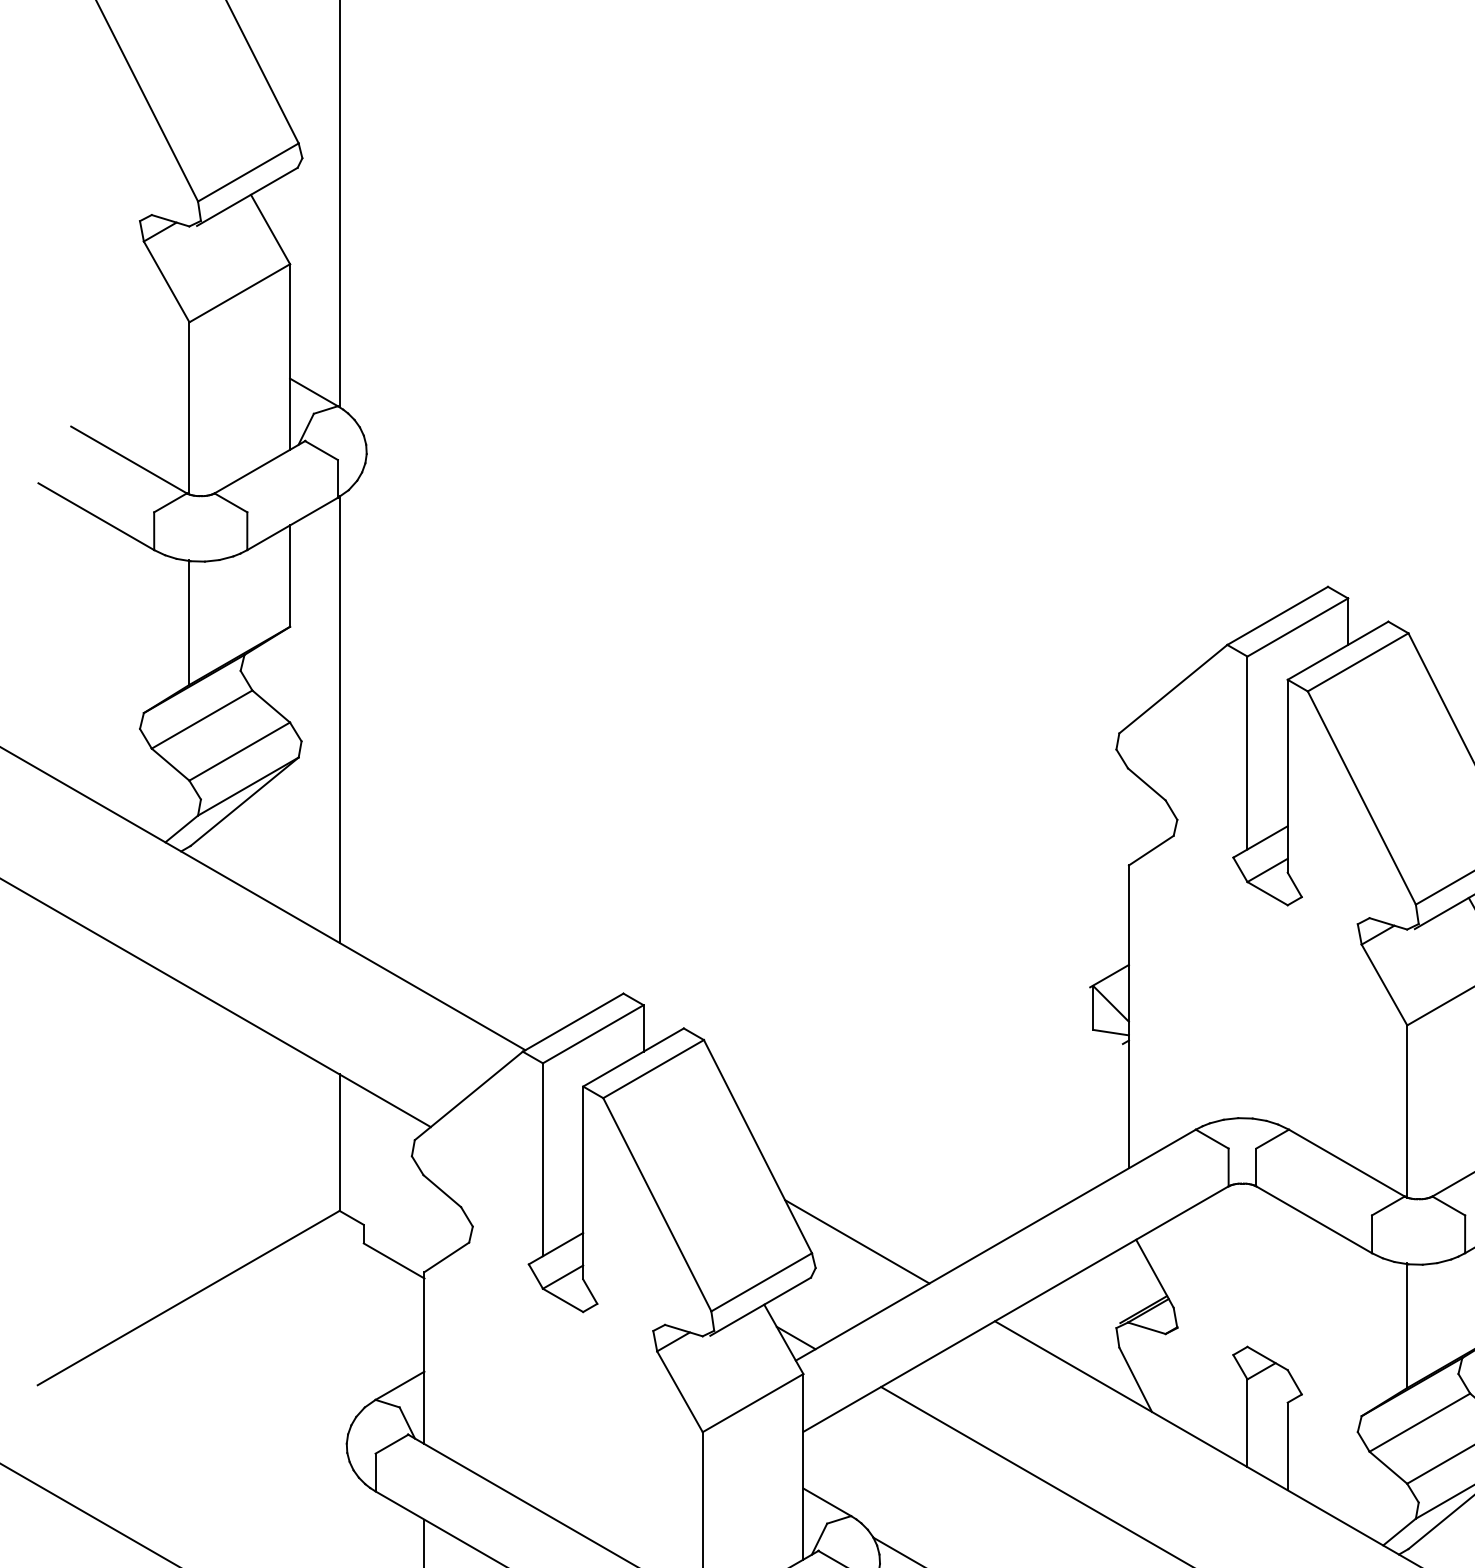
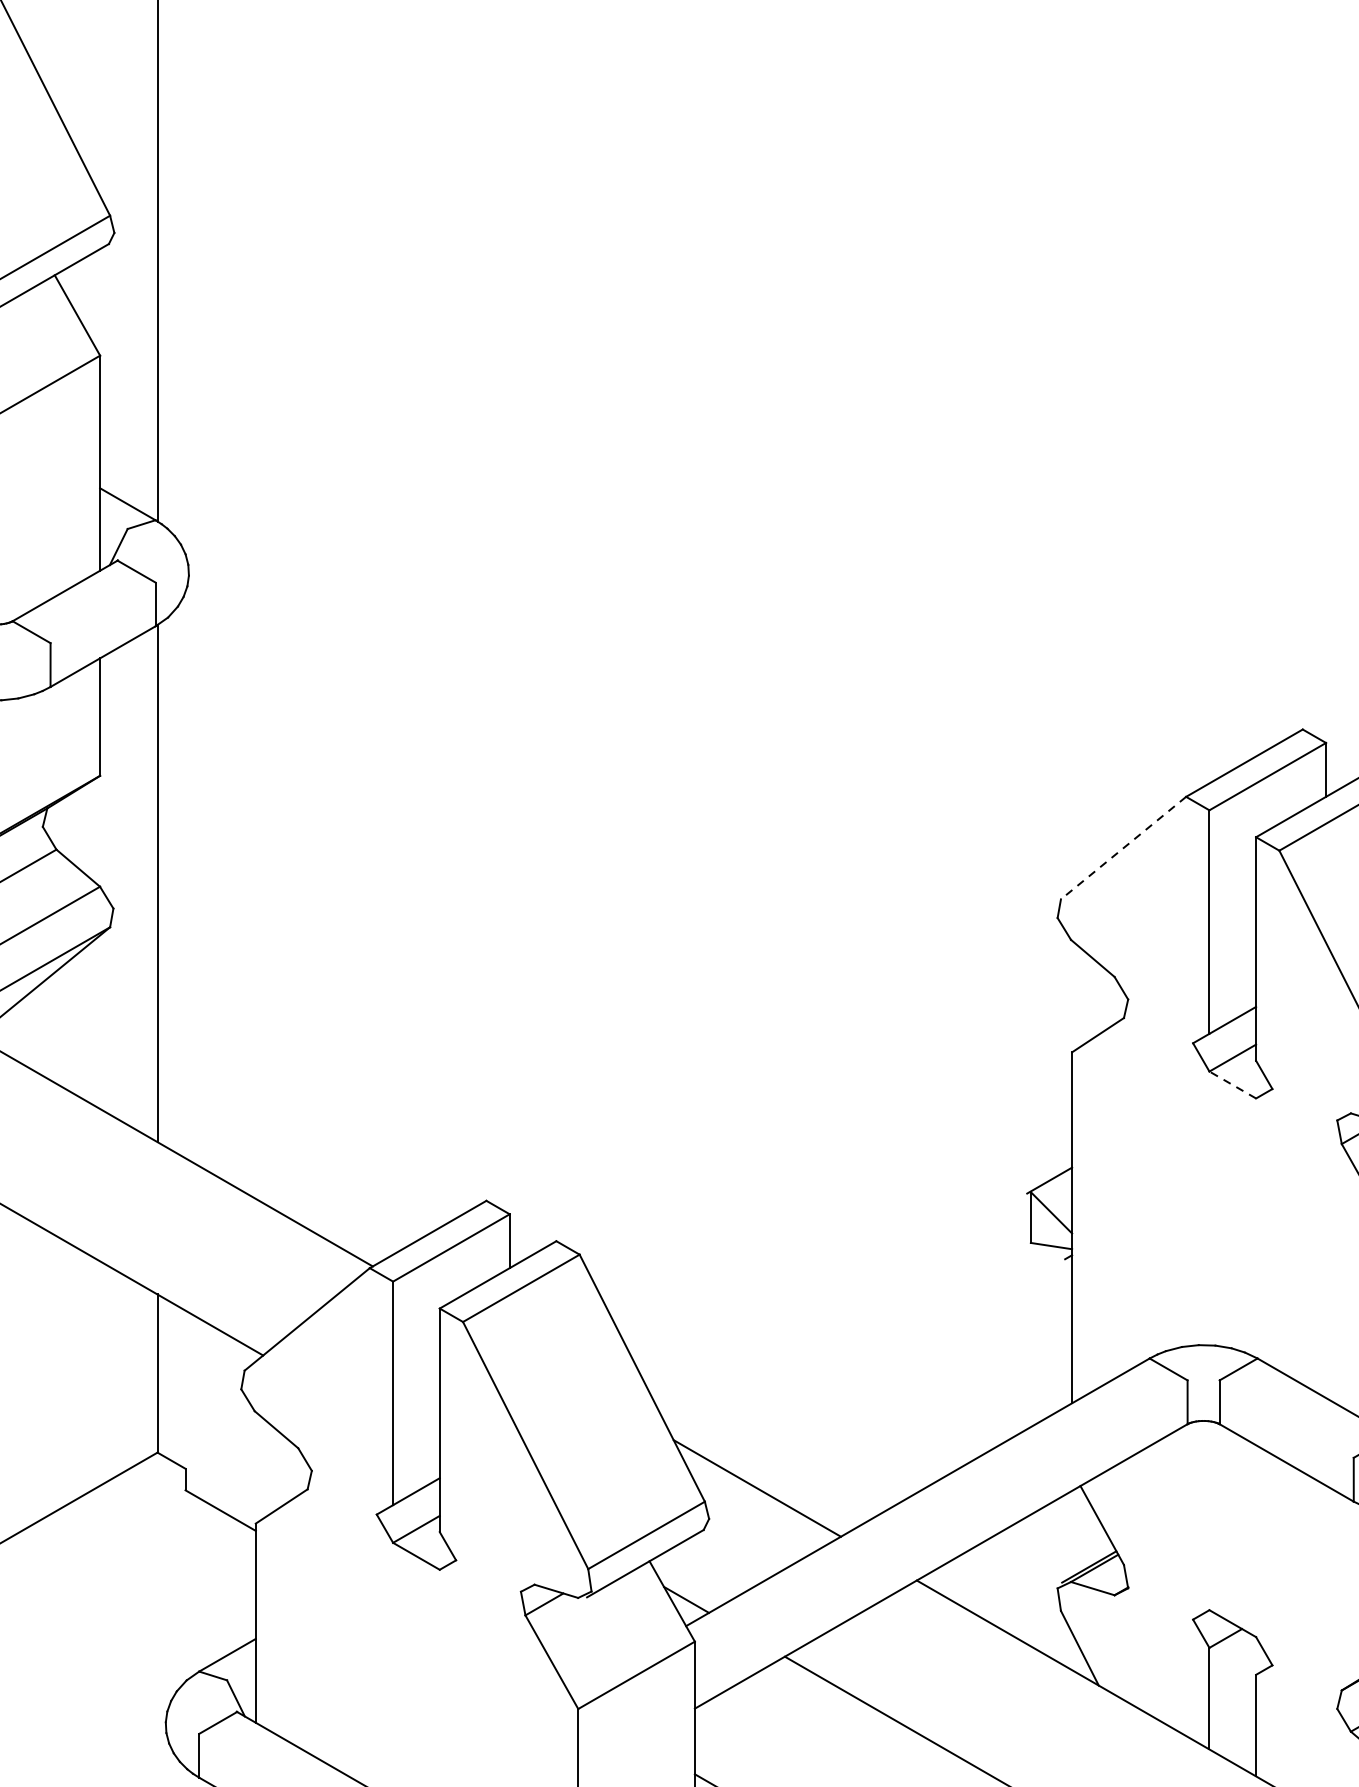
line: (1173, 689) -> (1123, 848), solid -> dashed
line: (1267, 893) -> (1232, 1084), solid -> dashed

